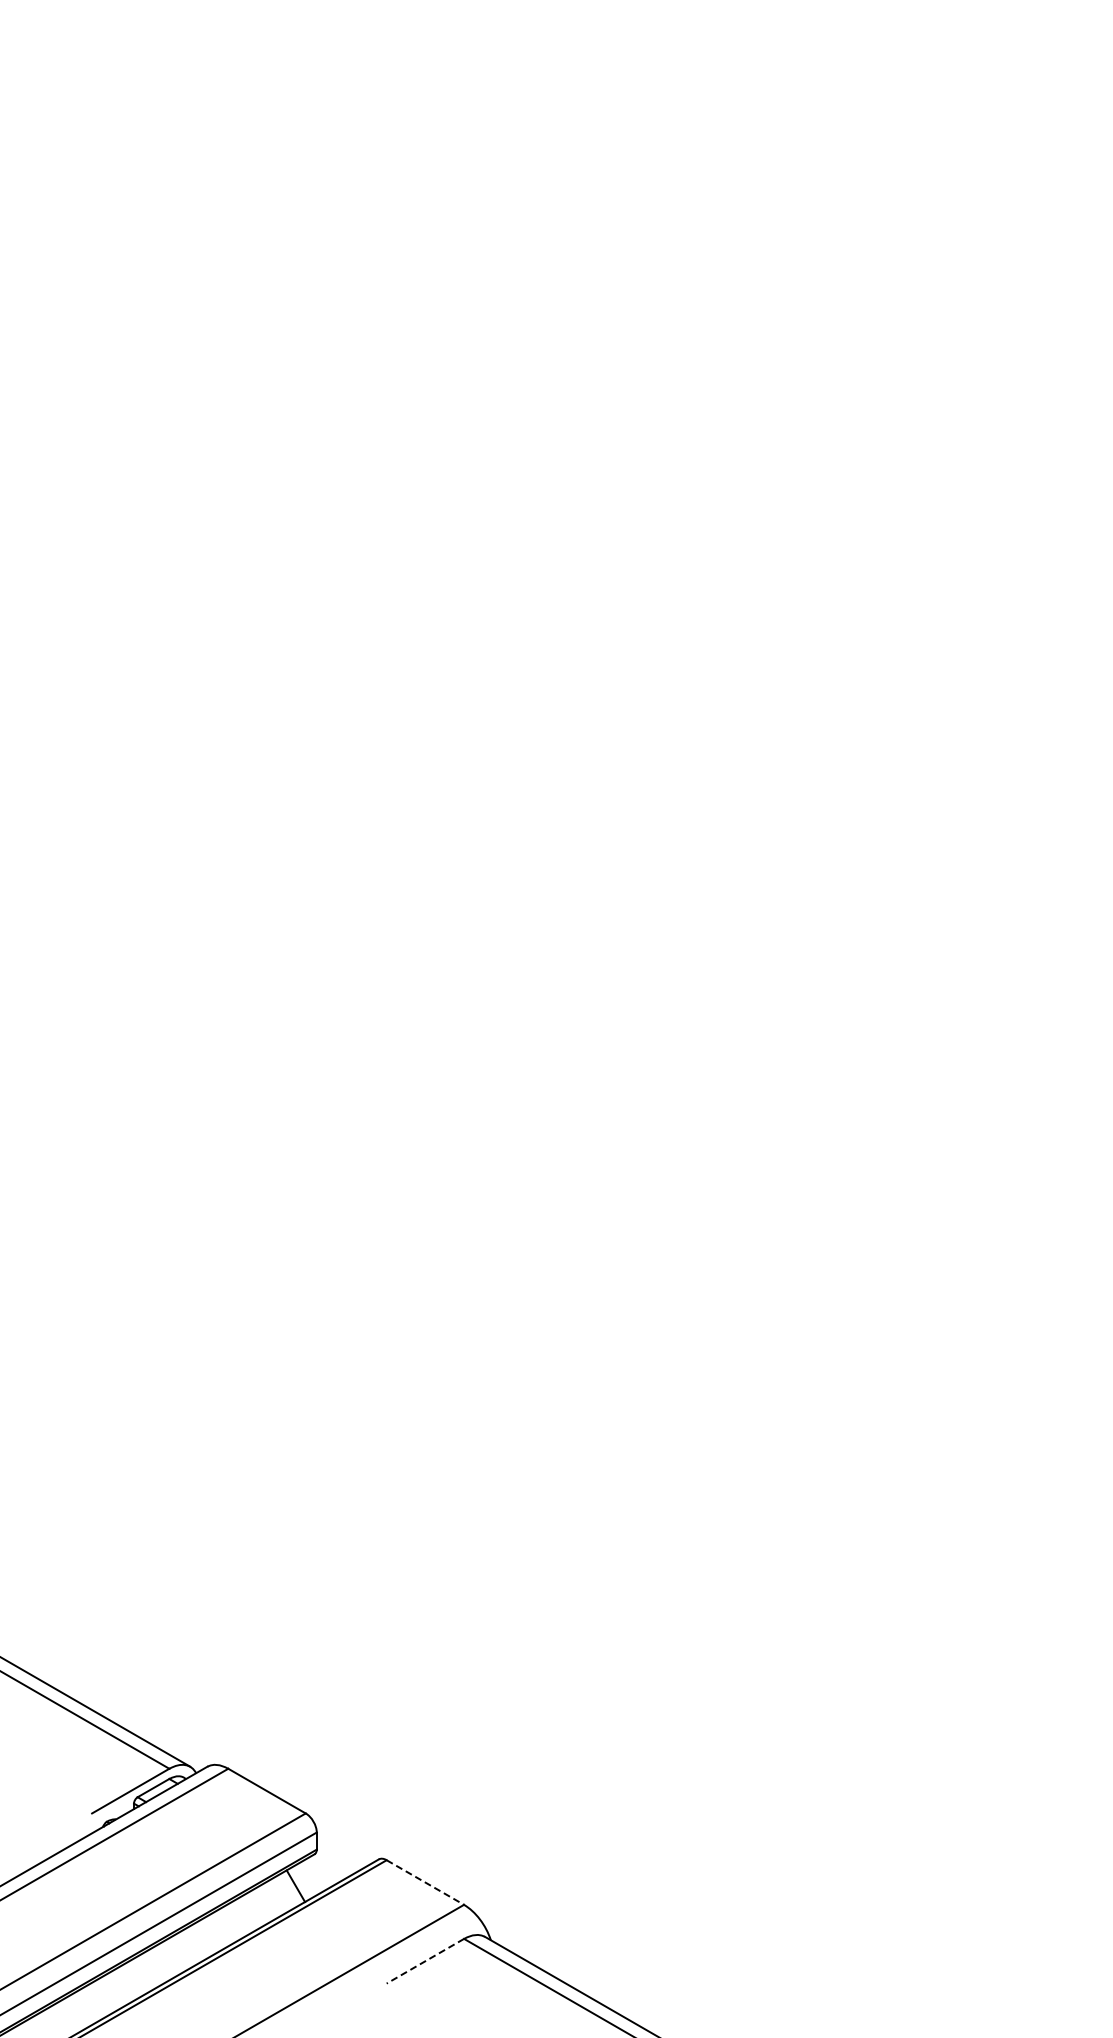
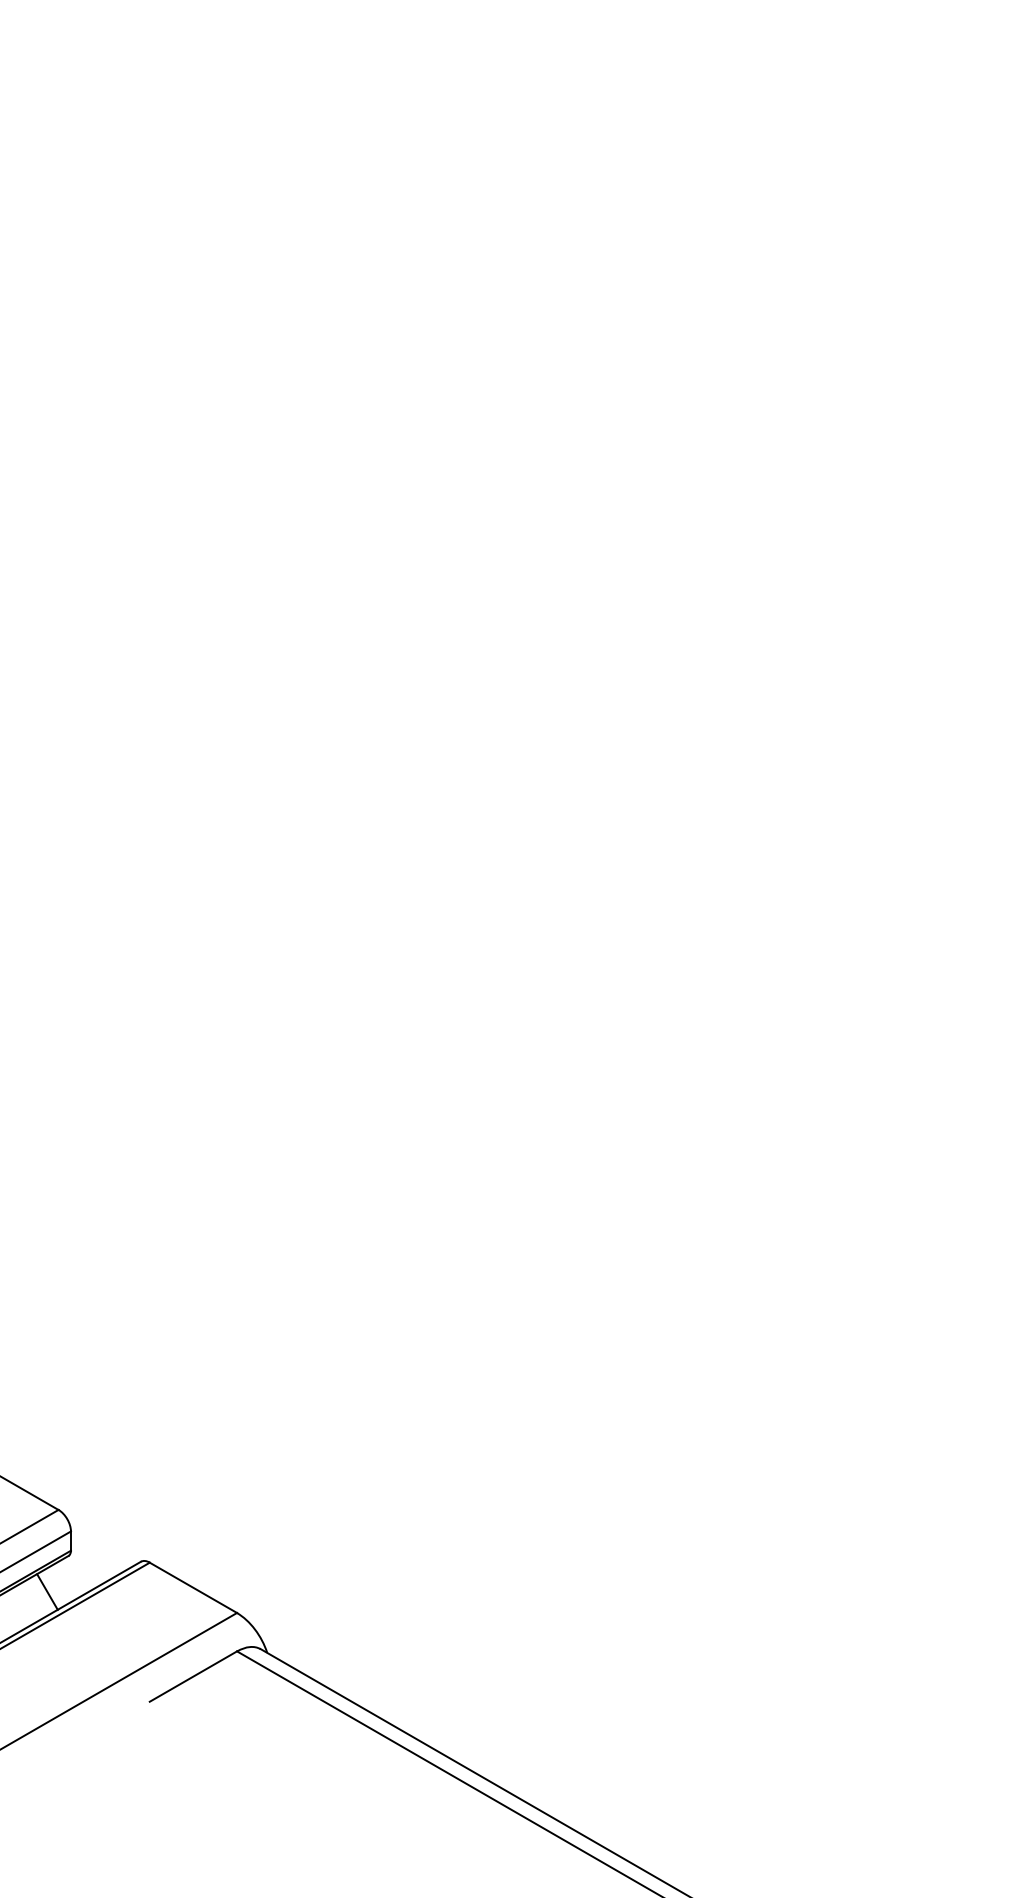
line: (425, 1882) -> (193, 1587), dashed -> solid
line: (425, 1961) -> (193, 1676), dashed -> solid

